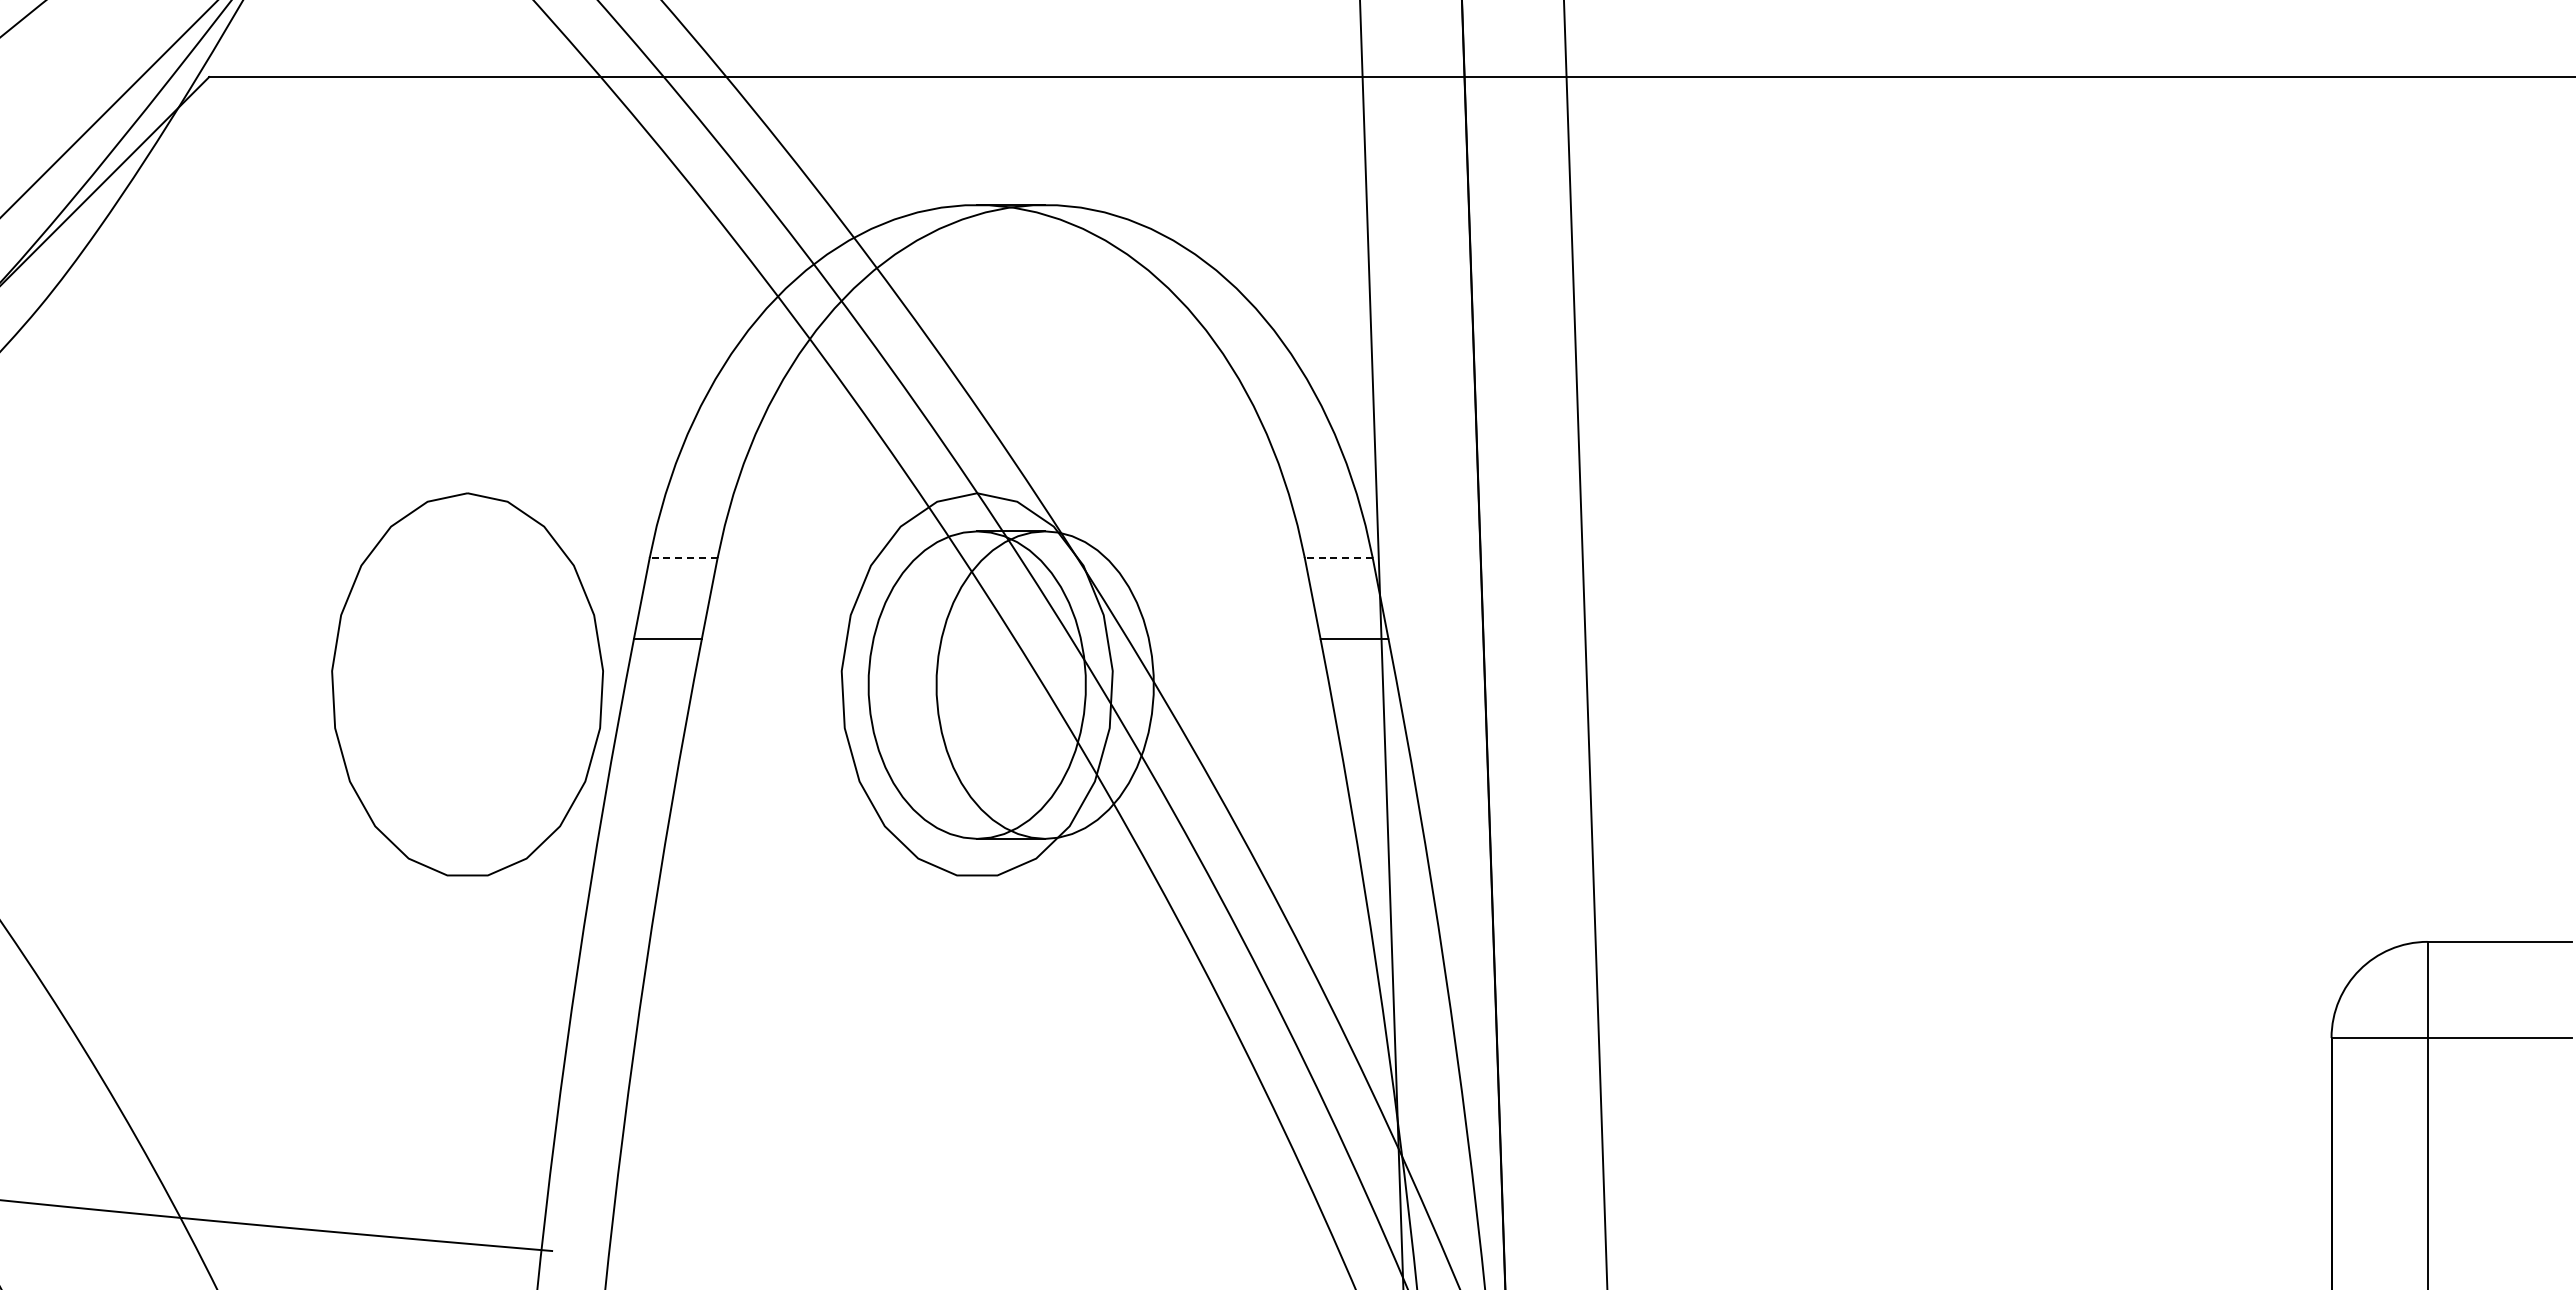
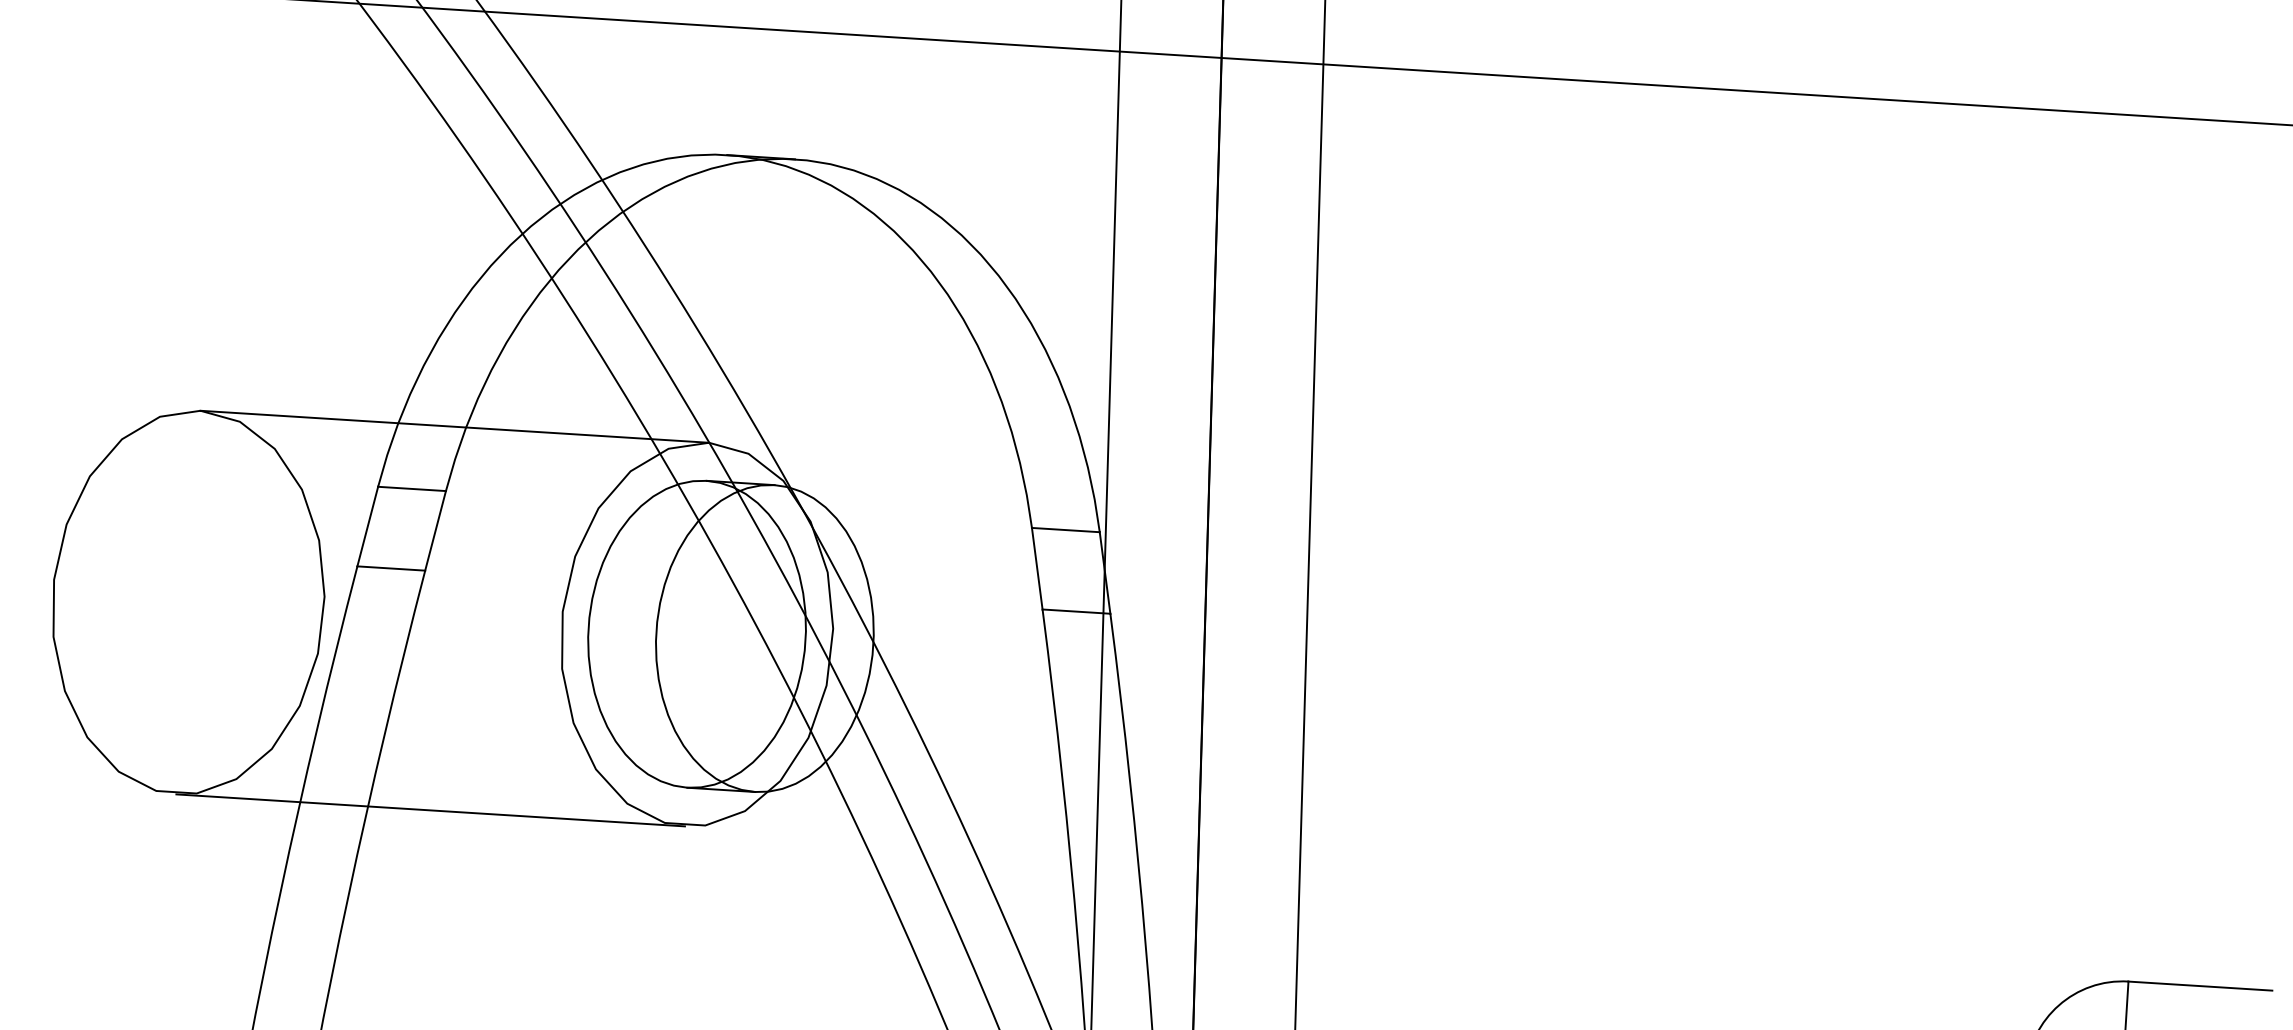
line: (722, 493) -> (454, 427), added
line: (683, 557) -> (411, 488), dashed -> solid
line: (1338, 557) -> (1065, 529), dashed -> solid
line: (722, 877) -> (430, 810), added

